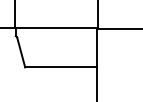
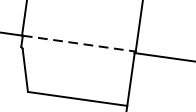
line: (56, 27) -> (78, 42), solid -> dashed

